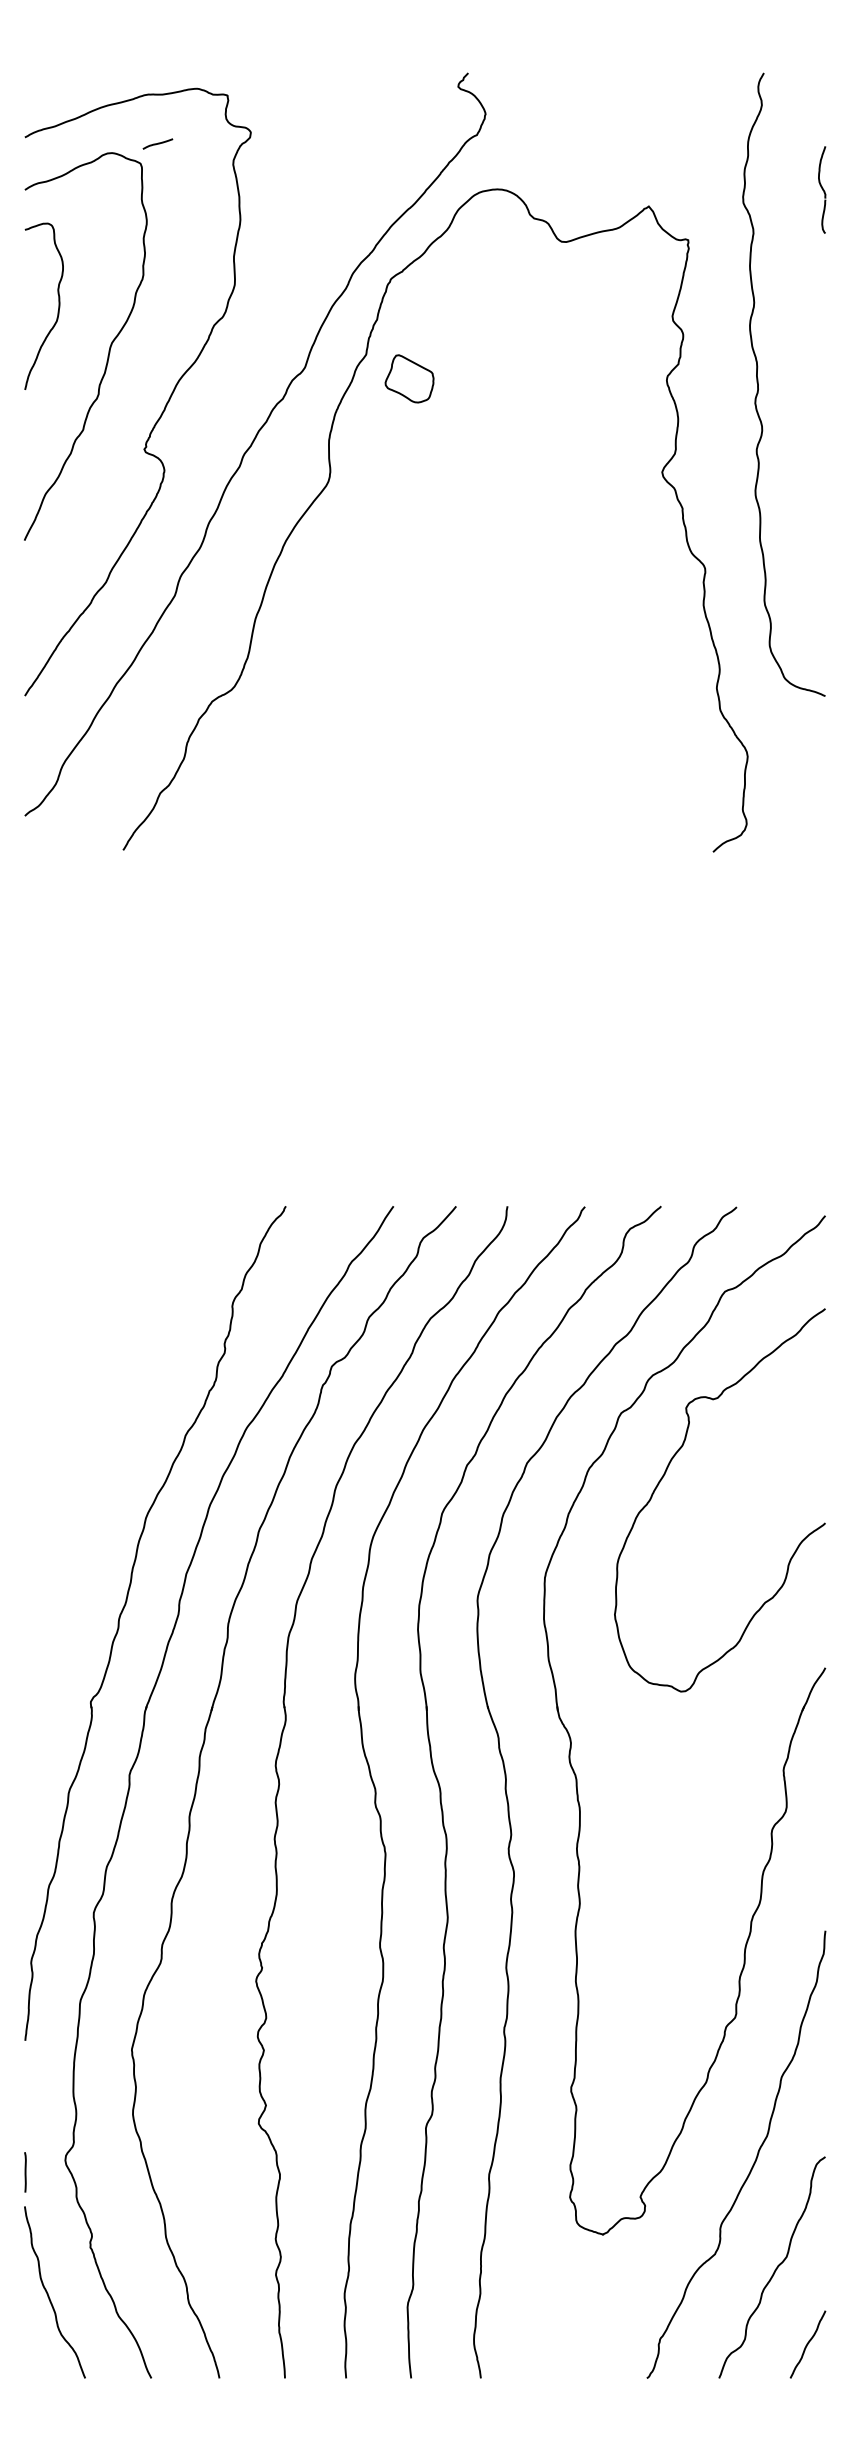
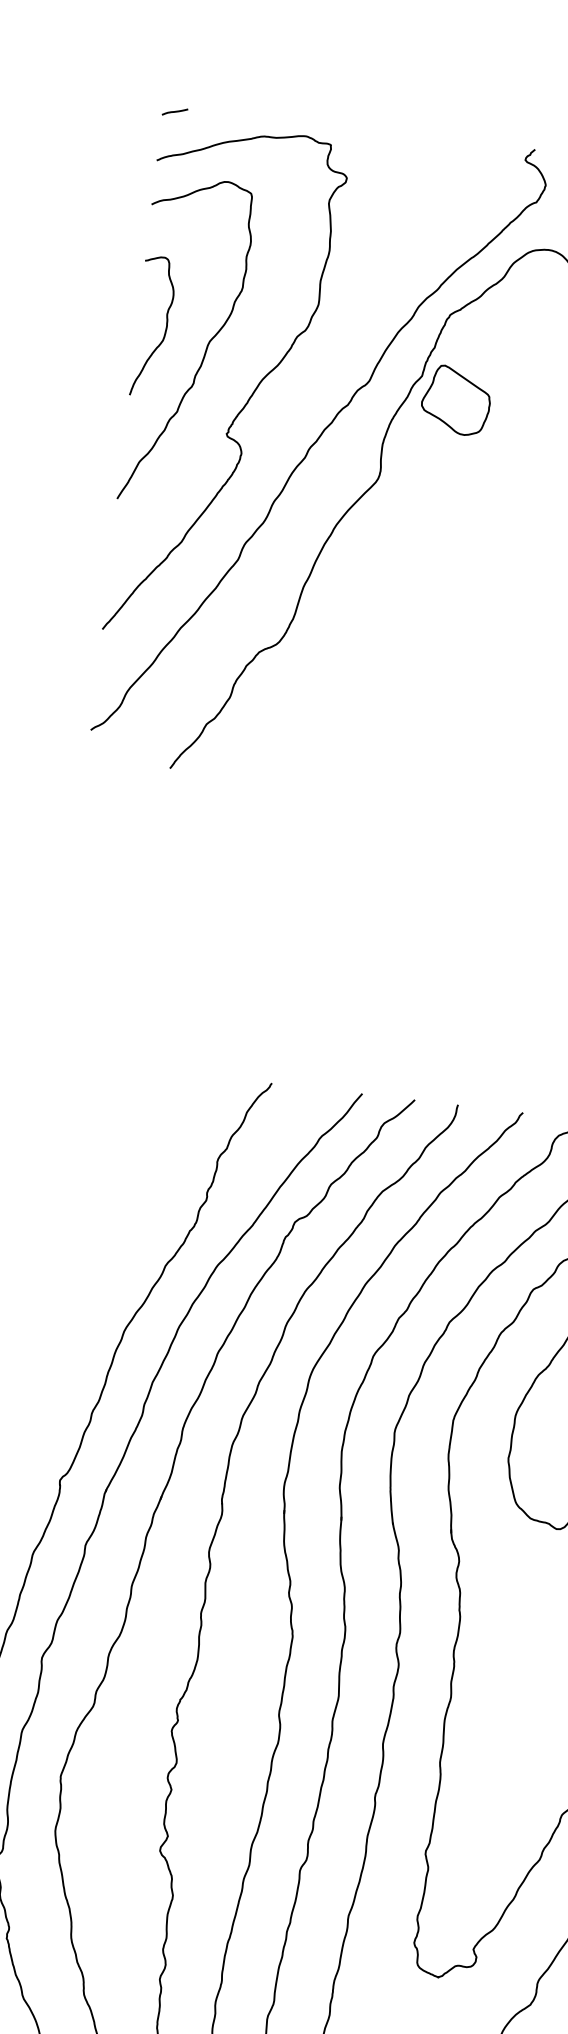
curve: (157, 143) -> (174, 111), moved
curve: (58, 305) -> (165, 327), moved
part: (409, 378) -> (456, 400), size x1.67

